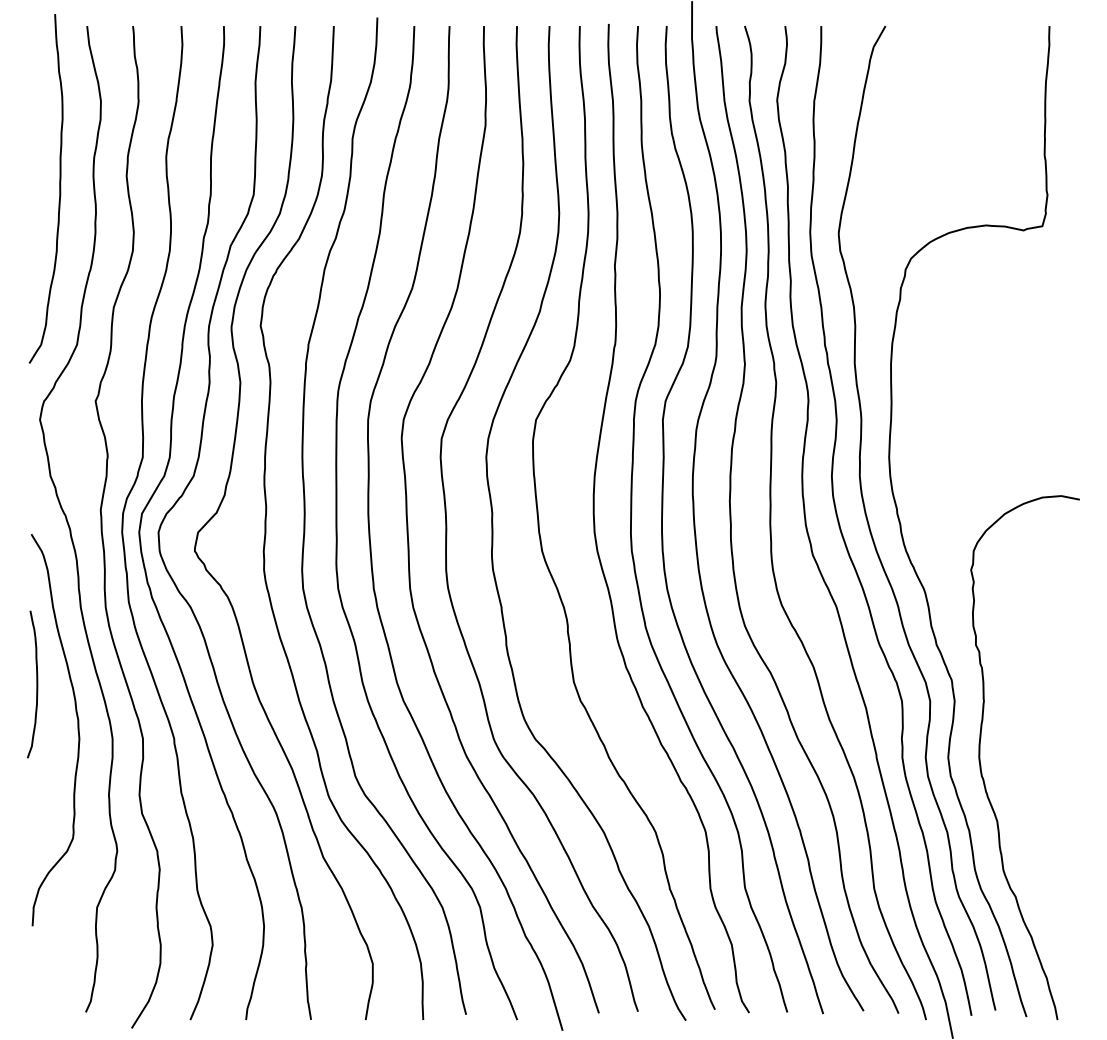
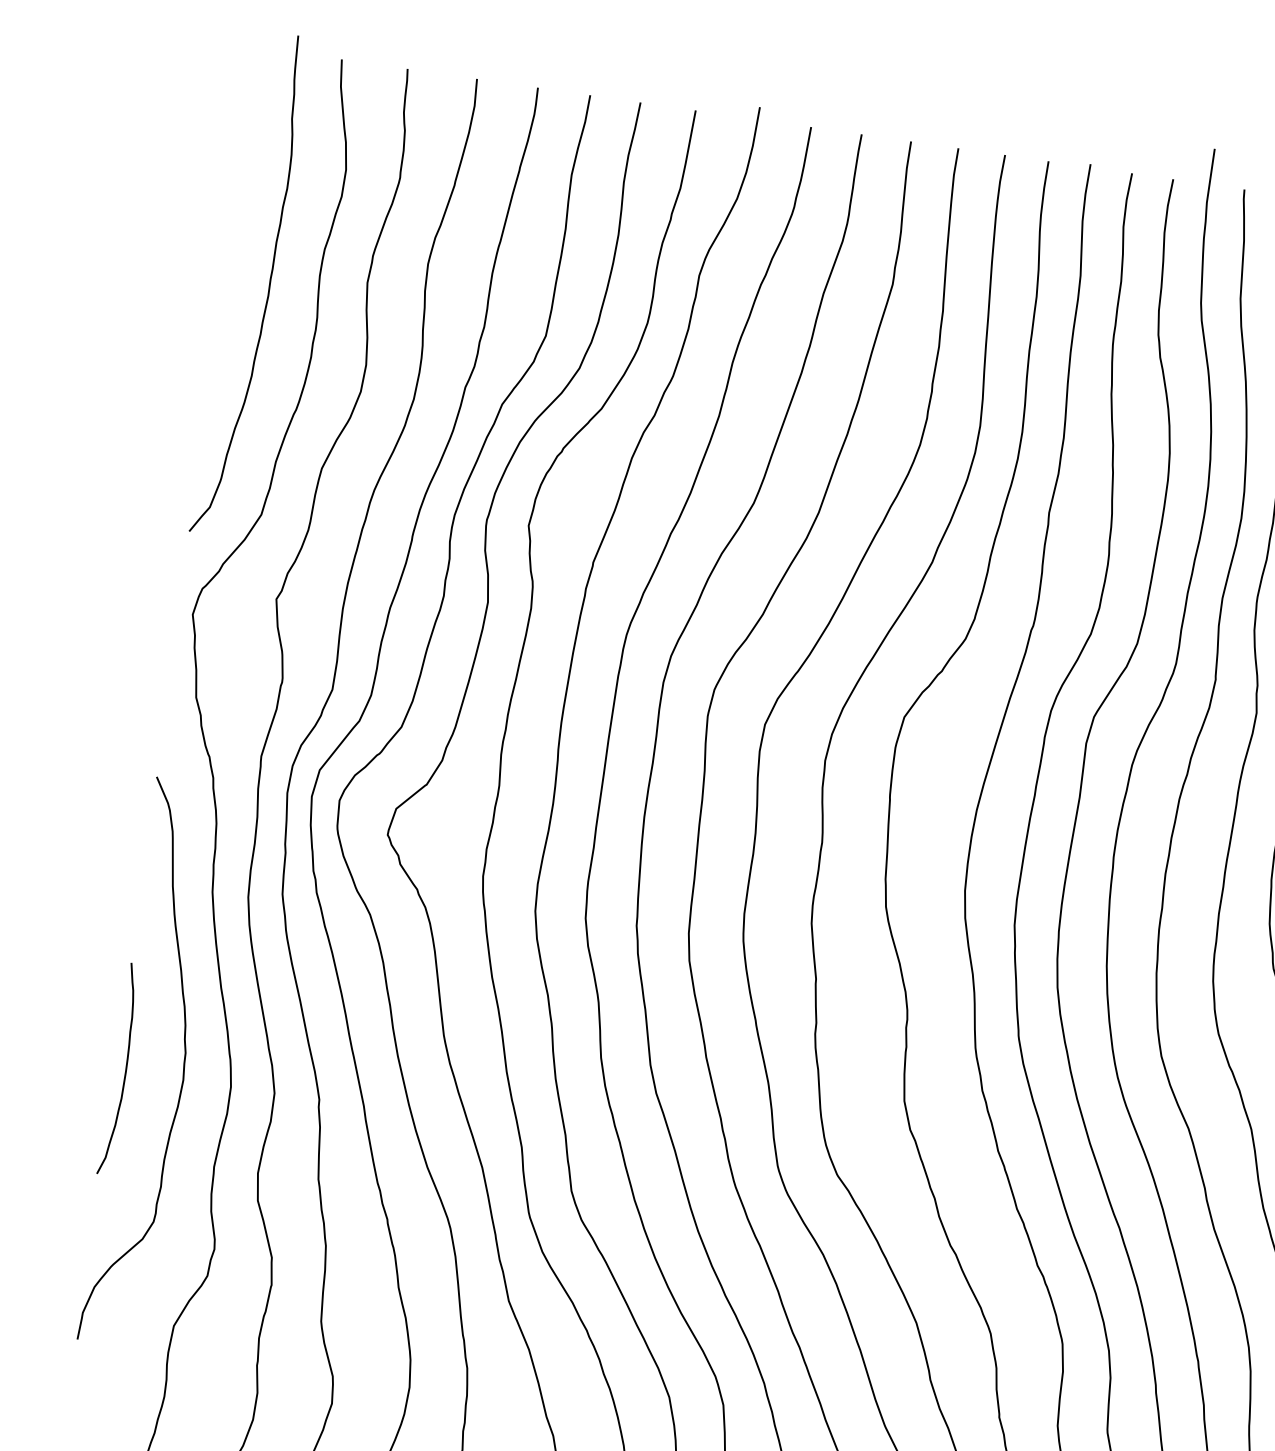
curve: (36, 684) -> (124, 1069), moved

